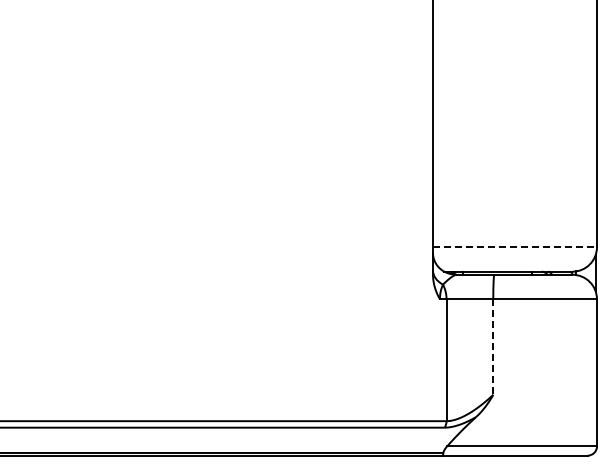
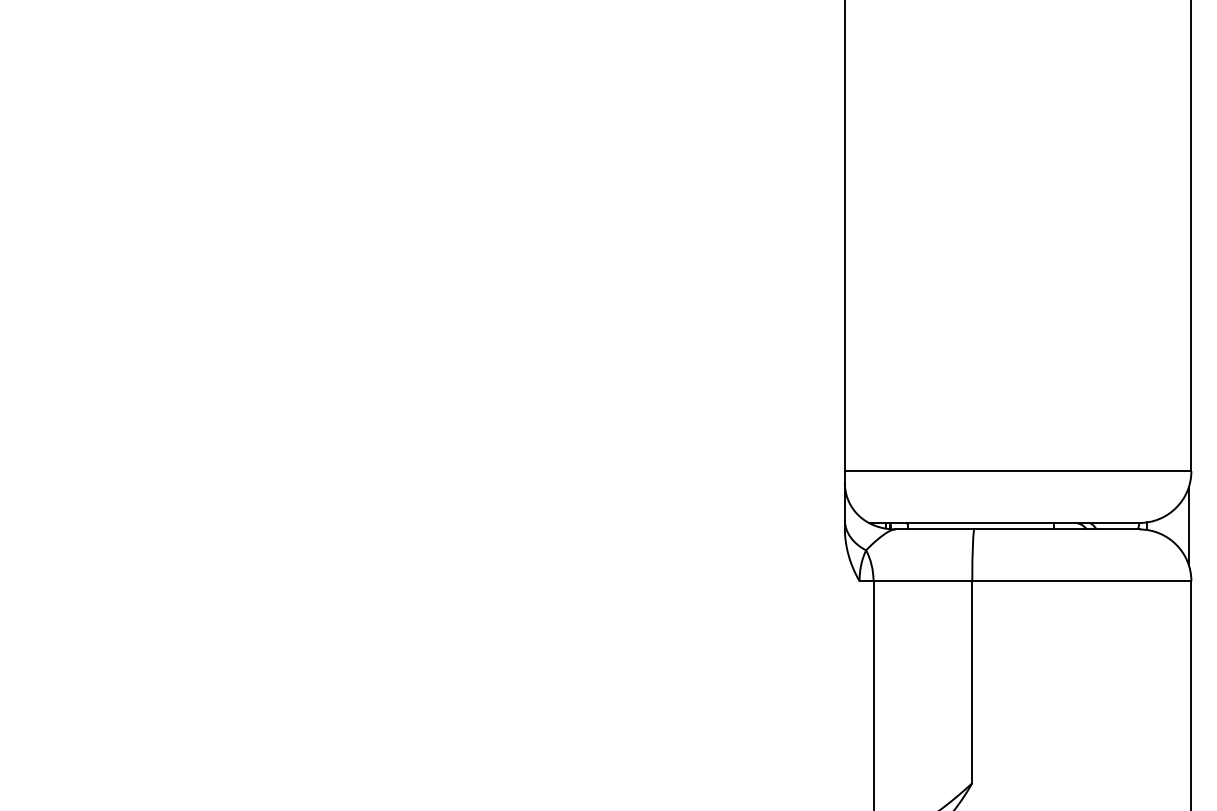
line: (515, 247) -> (1019, 471), dashed -> solid
line: (493, 347) -> (972, 683), dashed -> solid

